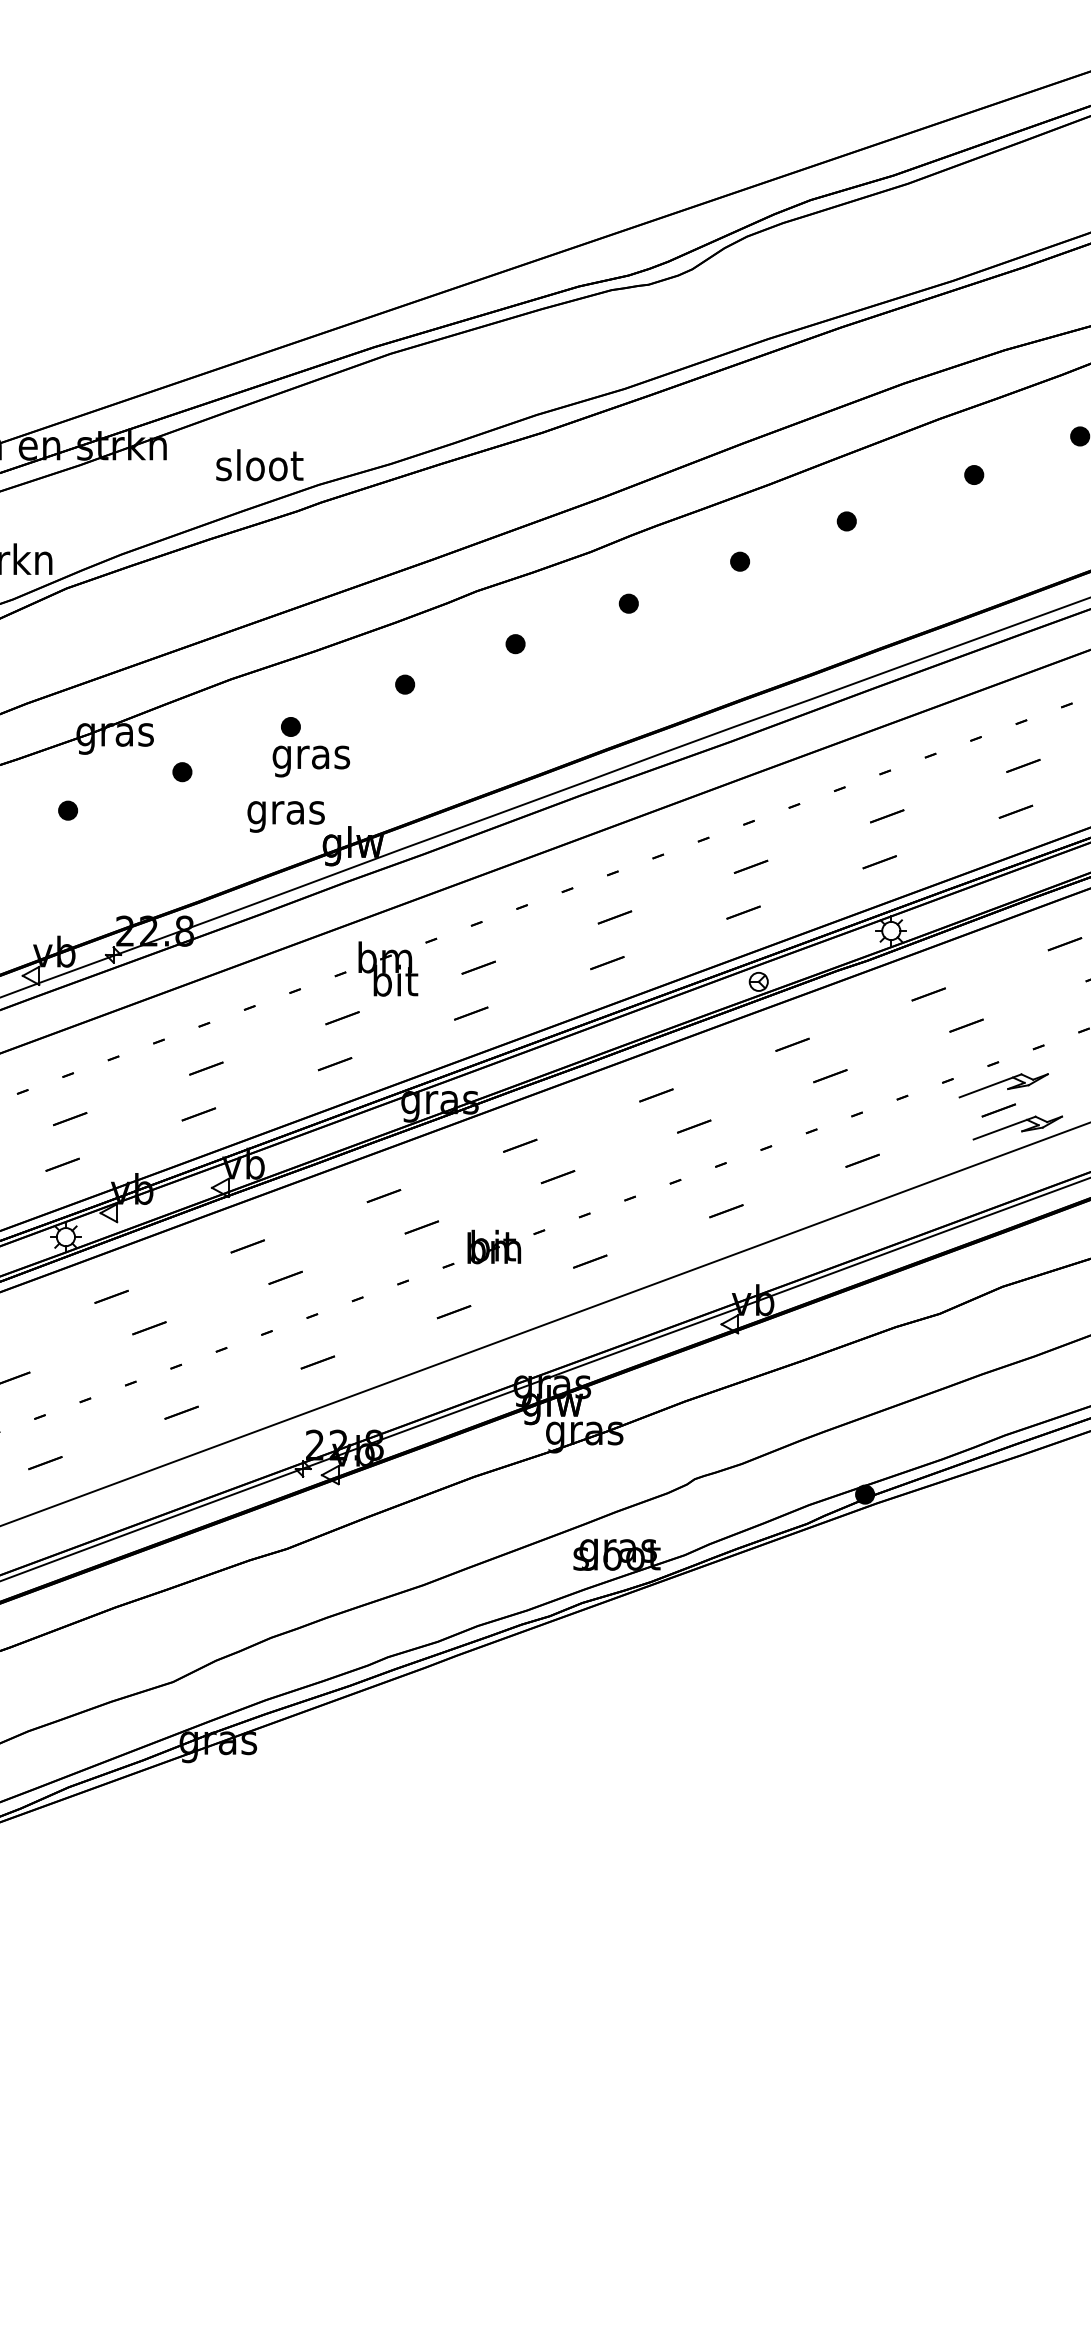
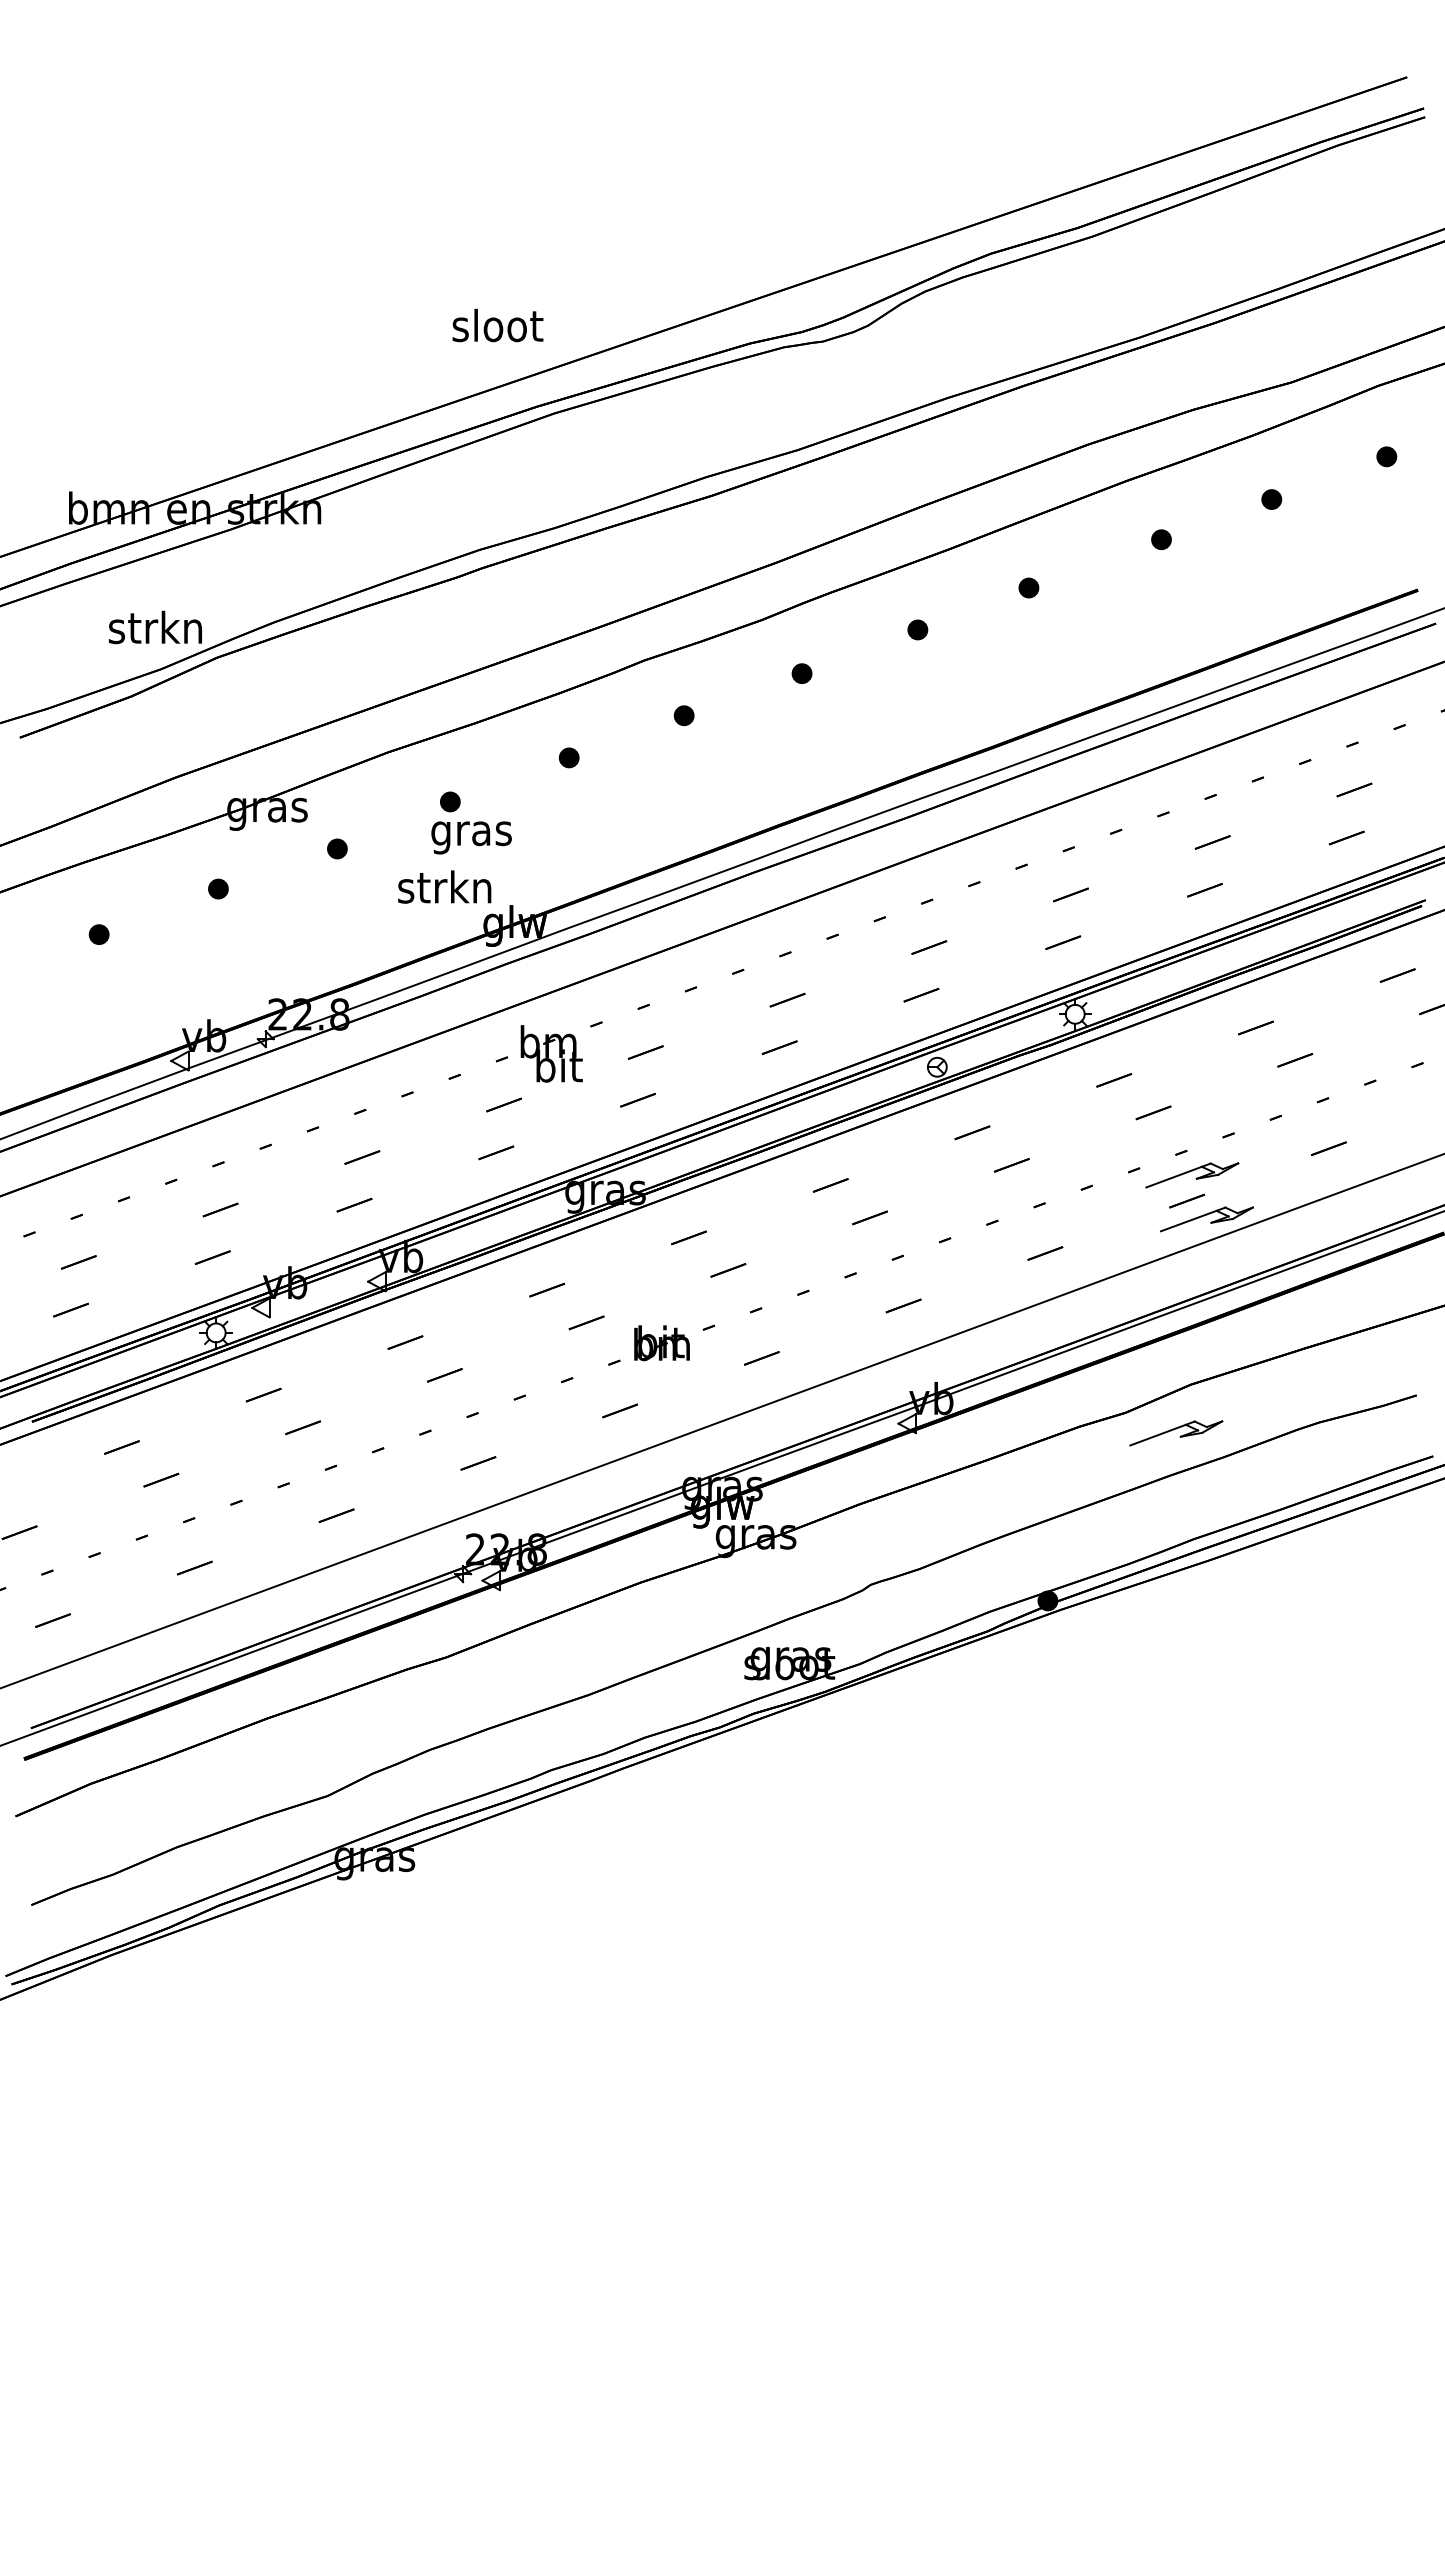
text: (259, 465) -> (497, 325), moved
text: (285, 813) -> (444, 891), gras -> strkn
part: (988, 1333) -> (1176, 1433), added

